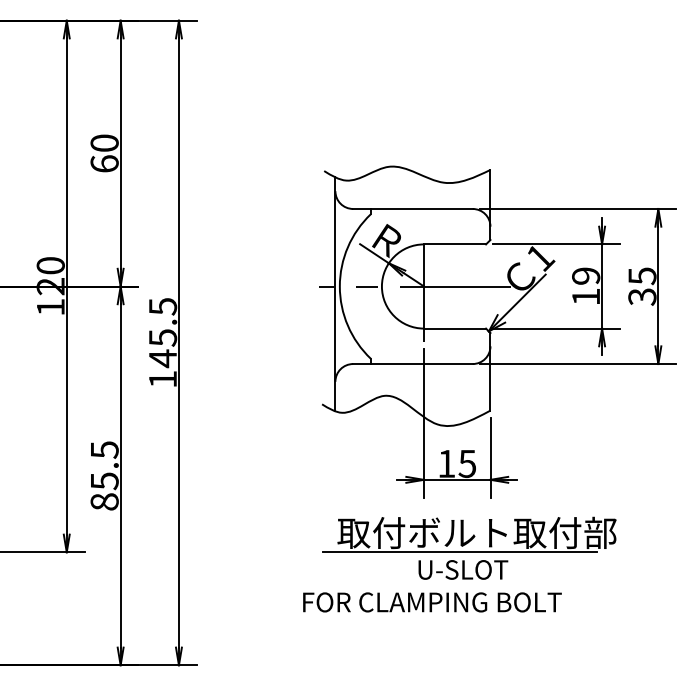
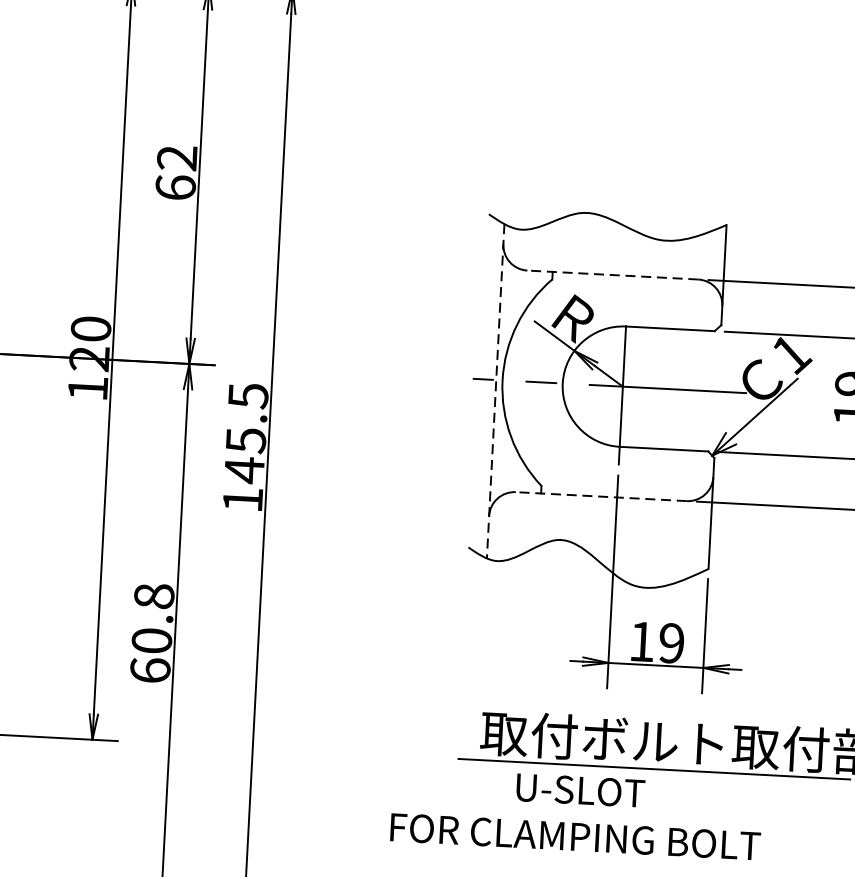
text: (104, 142) -> (177, 156), 60 -> 62
line: (412, 208) -> (612, 274), solid -> dashed
line: (335, 294) -> (495, 391), solid -> dashed
line: (412, 364) -> (600, 497), solid -> dashed
text: (466, 463) -> (670, 642), 15 -> 19
text: (104, 475) -> (152, 632), 85.5 -> 60.8
text: (463, 569) -> (580, 789), moved
text: (432, 602) -> (575, 836), moved

